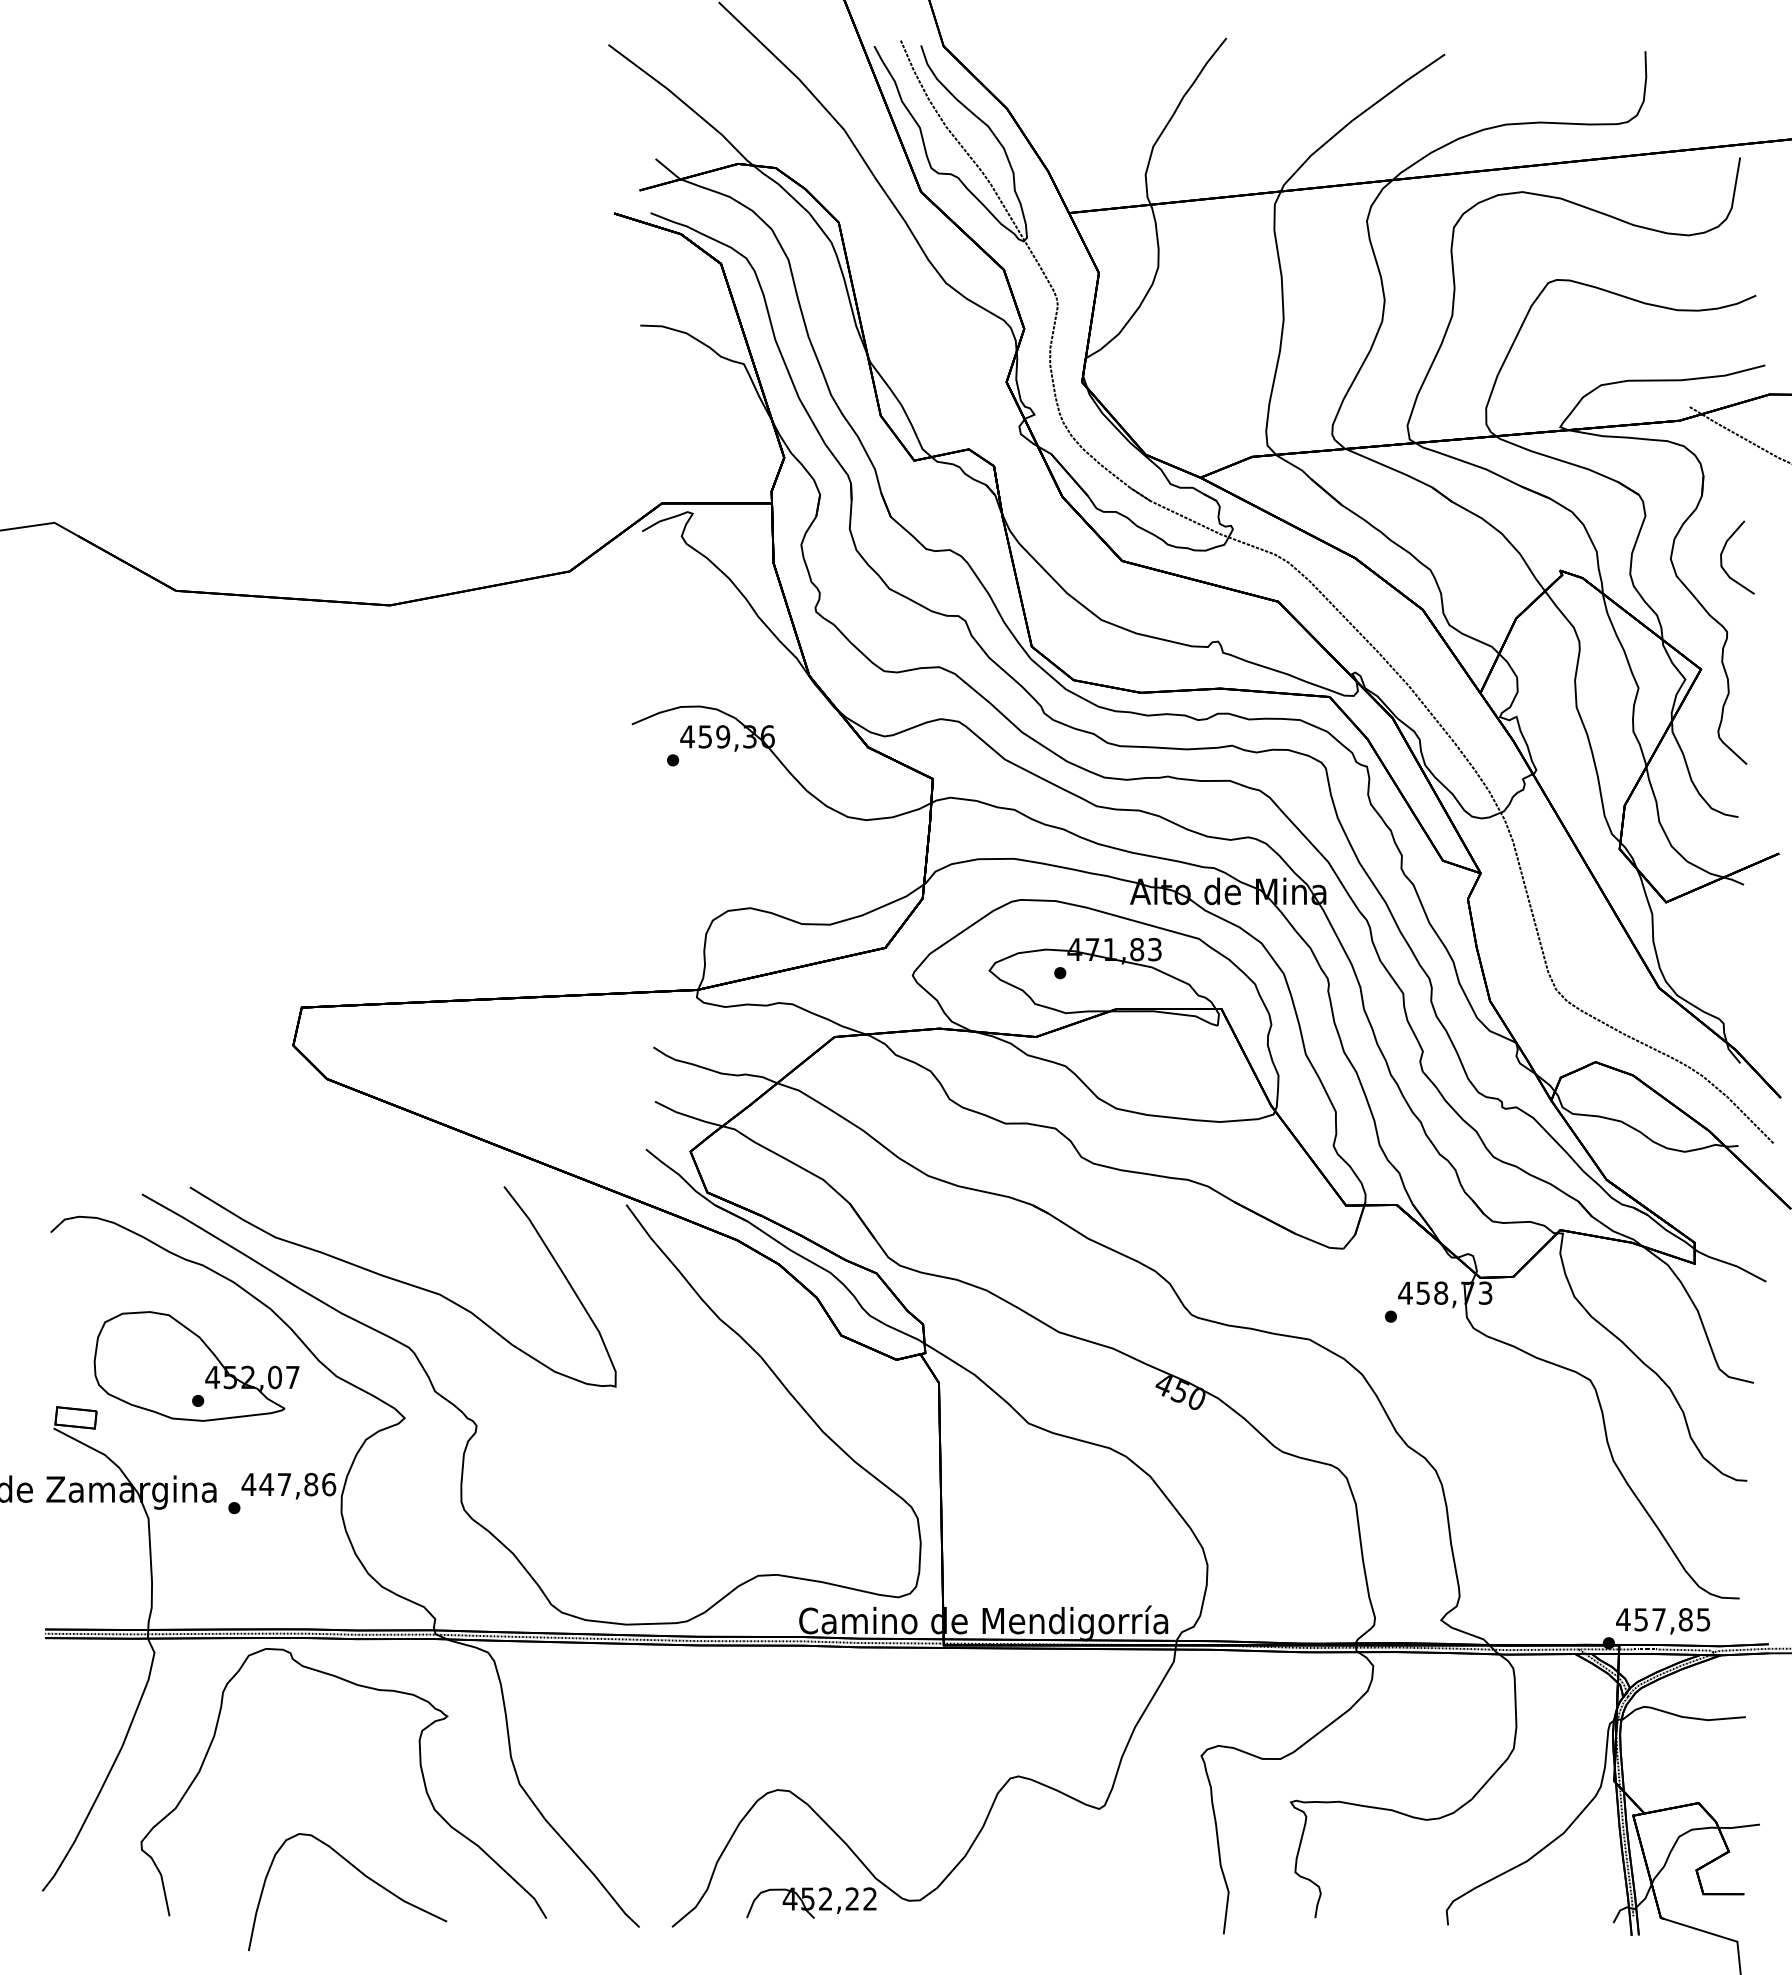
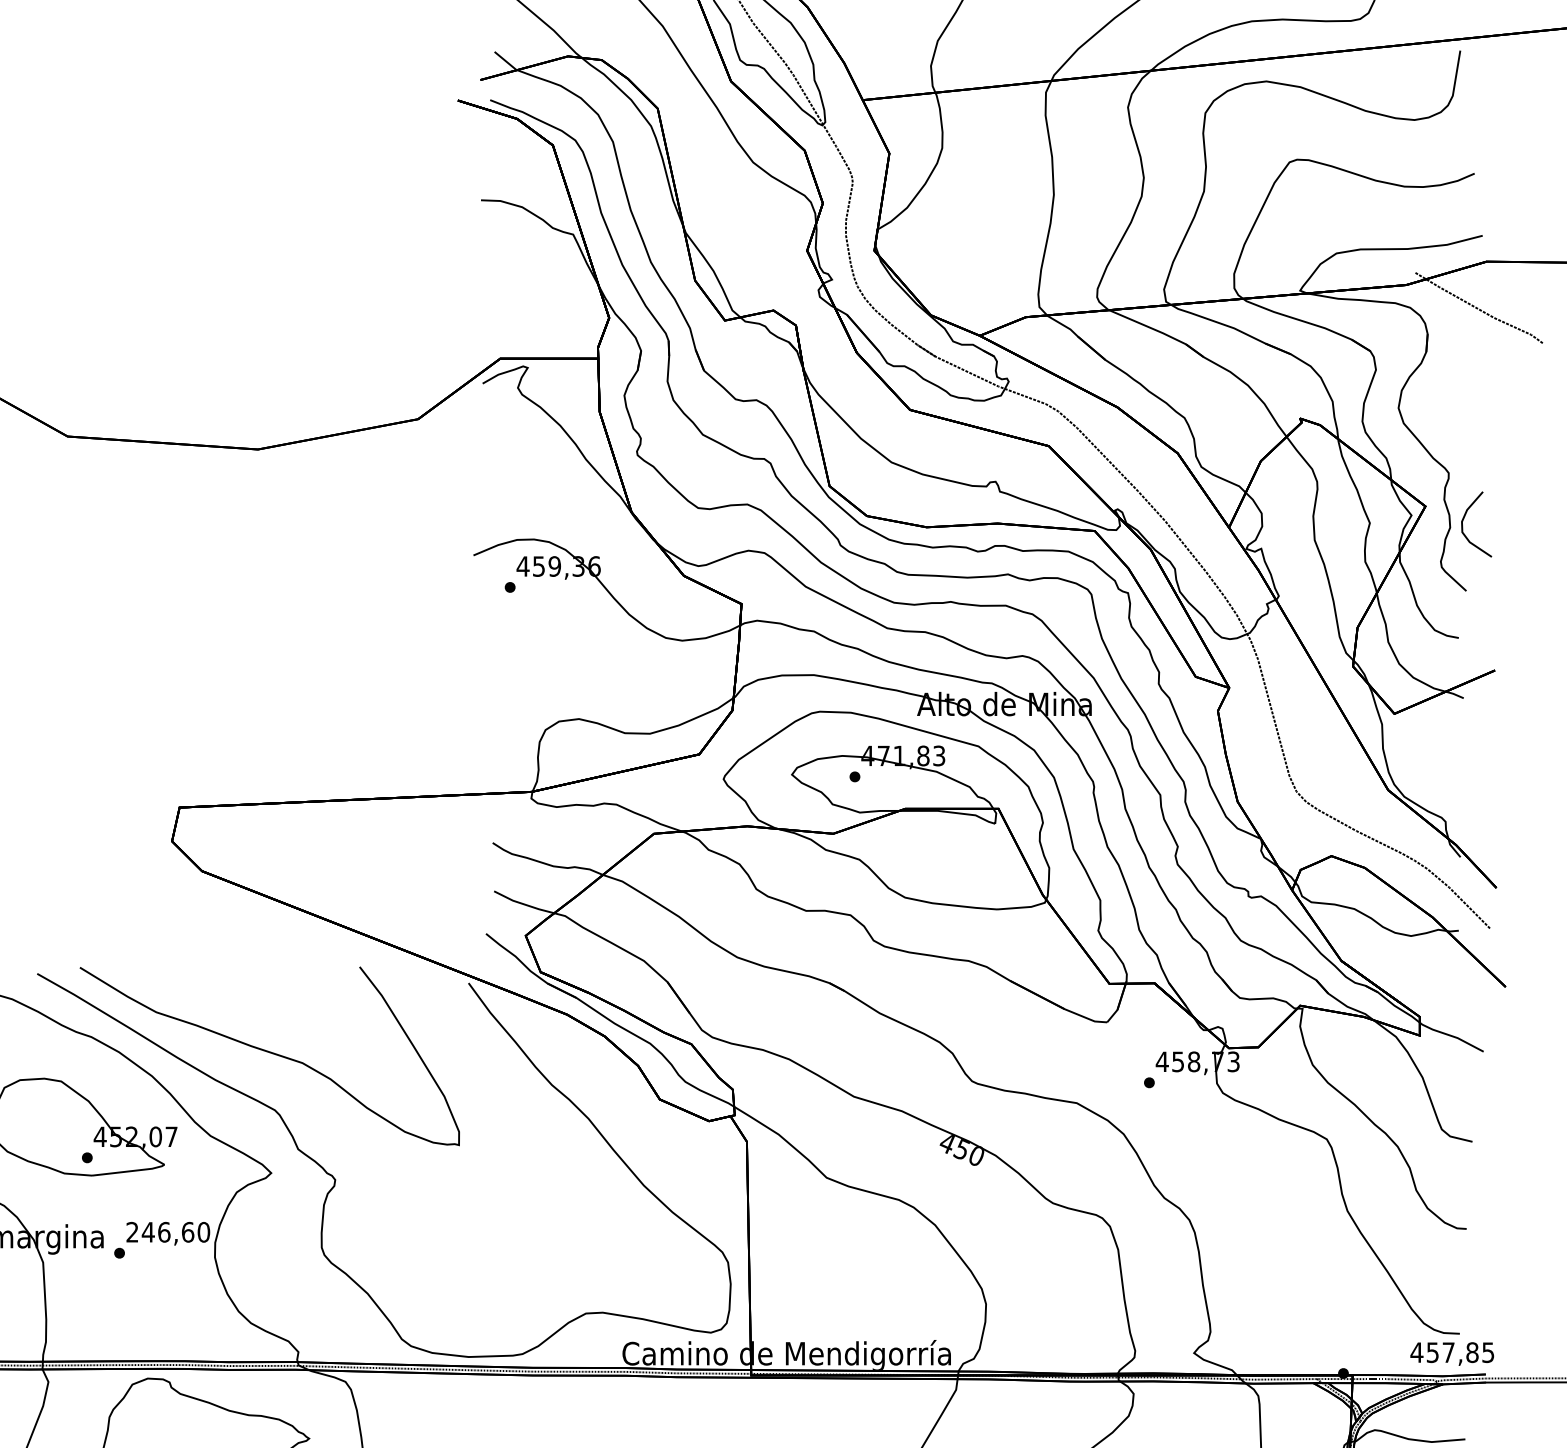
curve: (1722, 558) -> (1463, 525), moved
text: (288, 1484) -> (167, 1232), 447,86 -> 246,60
text: (1662, 1621) -> (1451, 1354), moved

